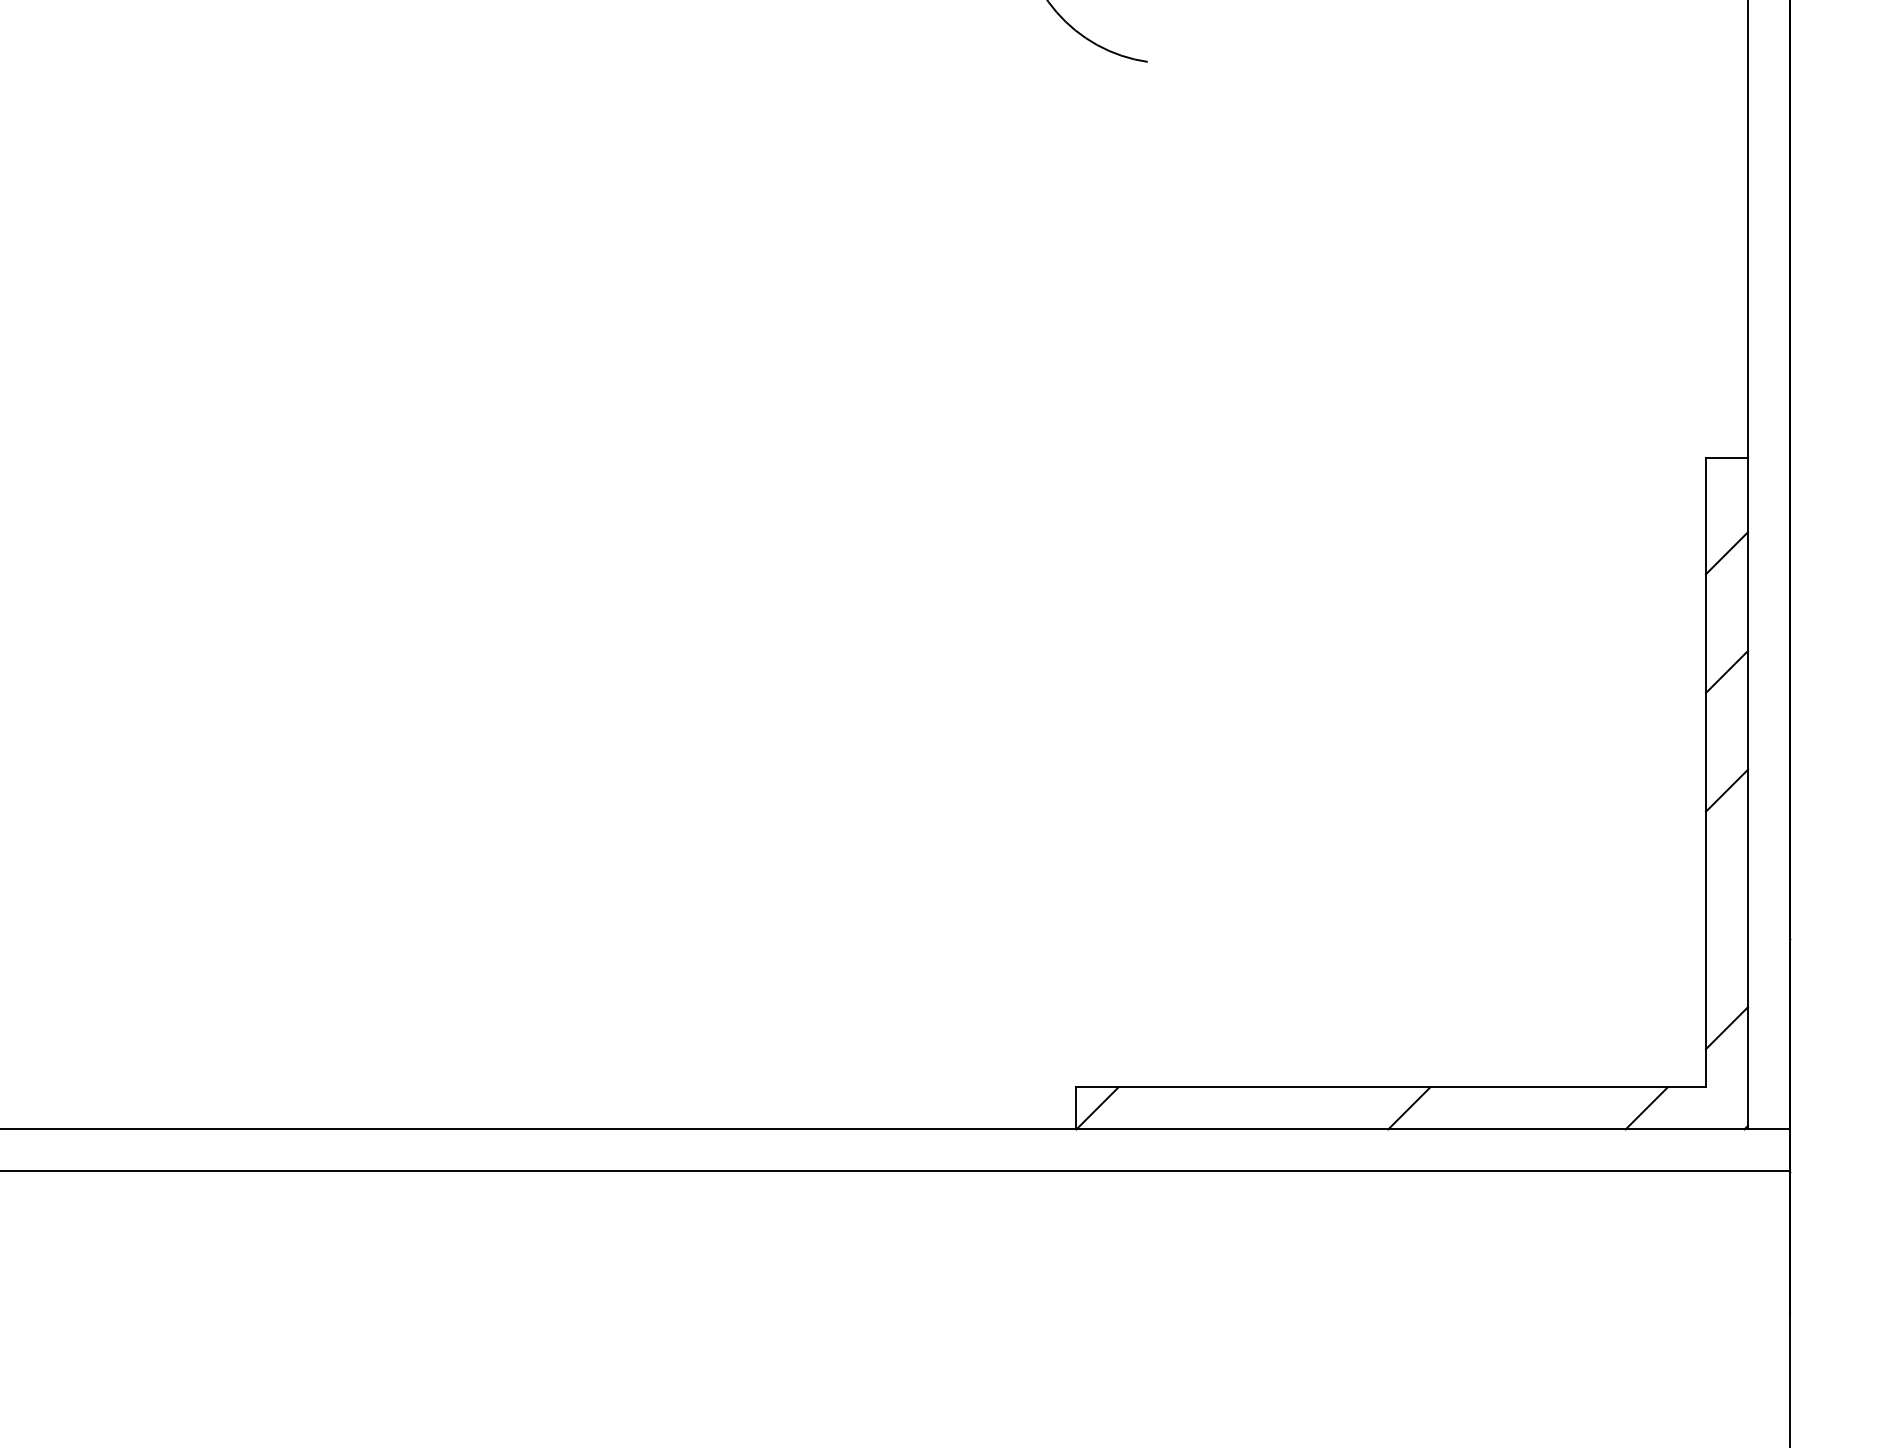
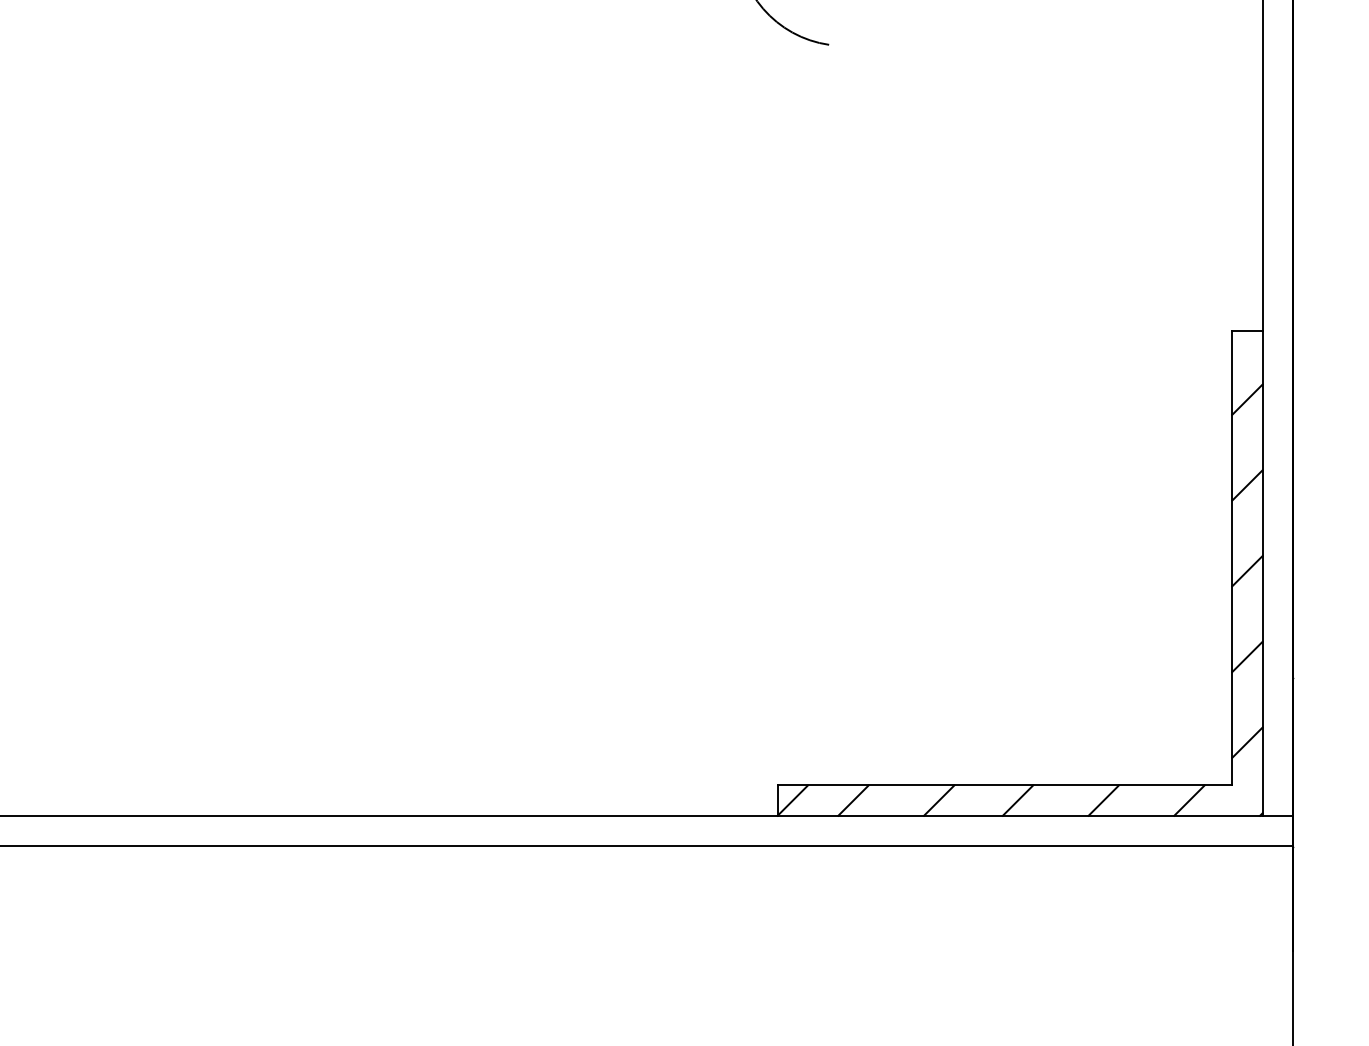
line: (1726, 909) -> (1247, 656), added
line: (1181, 1108) -> (853, 800), added
line: (1300, 1108) -> (939, 800), added
line: (1528, 1108) -> (1104, 800), added

